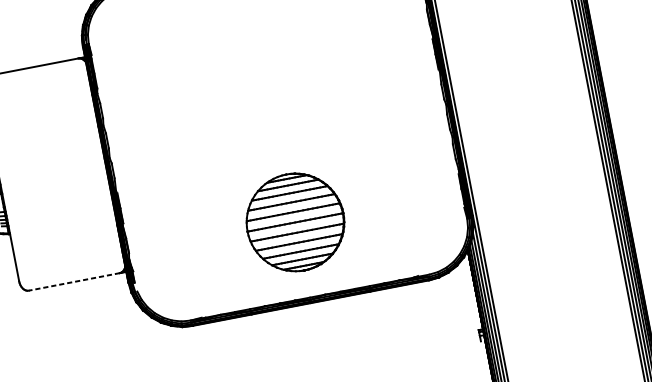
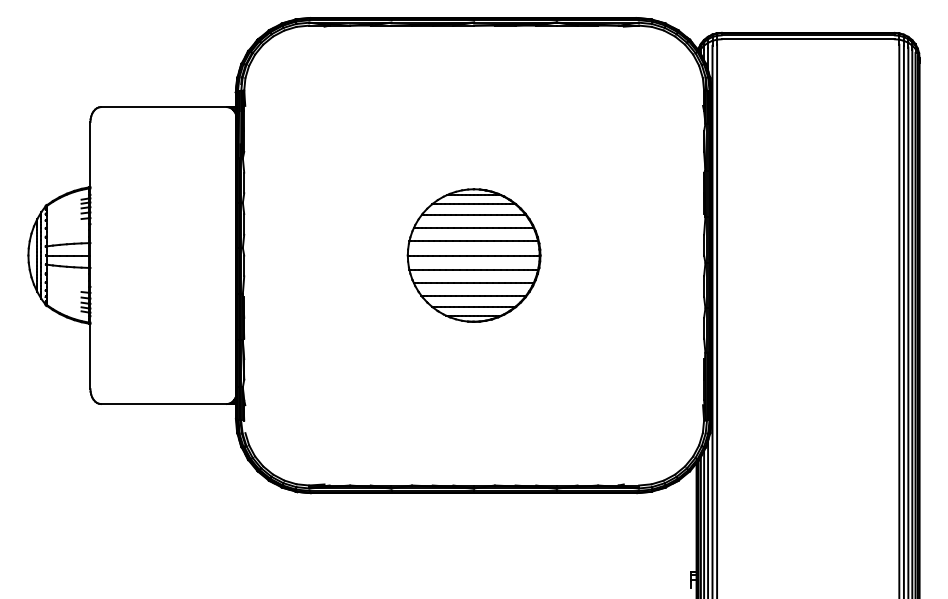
part: (295, 222) -> (473, 255), moved
line: (74, 282) -> (163, 404), dashed -> solid

